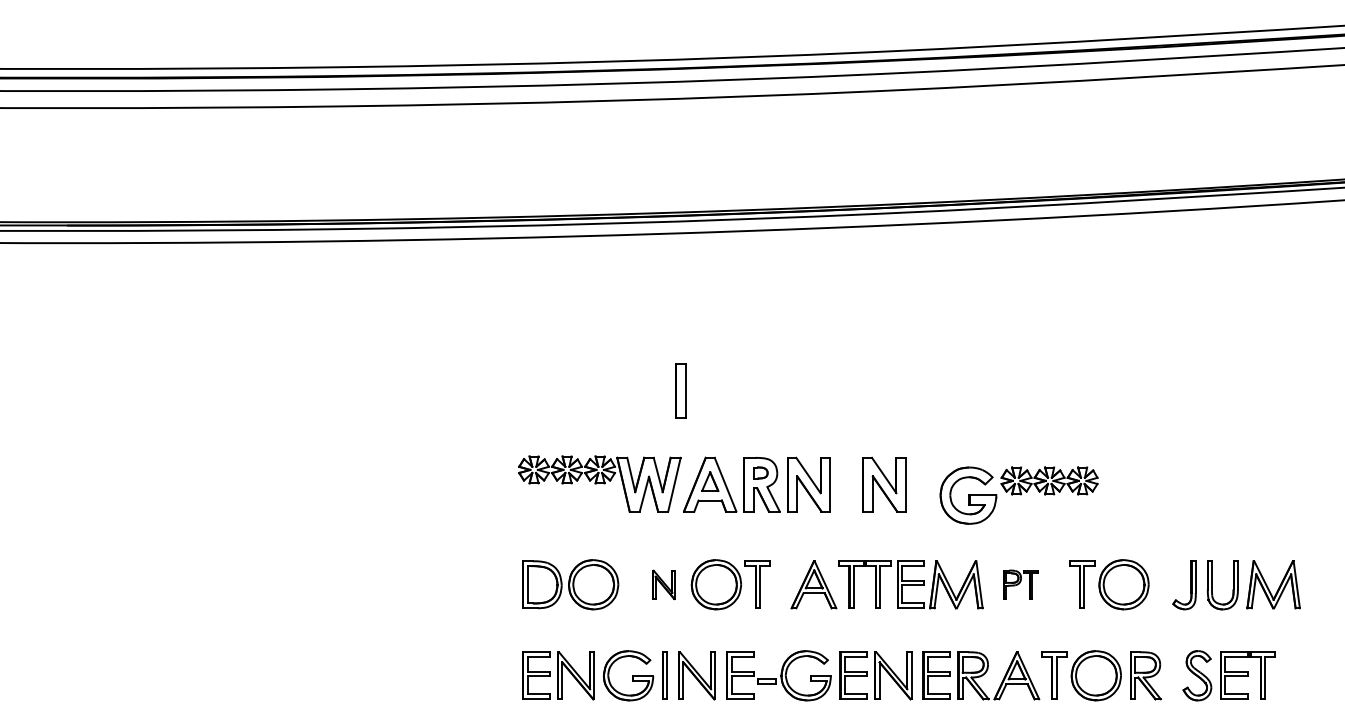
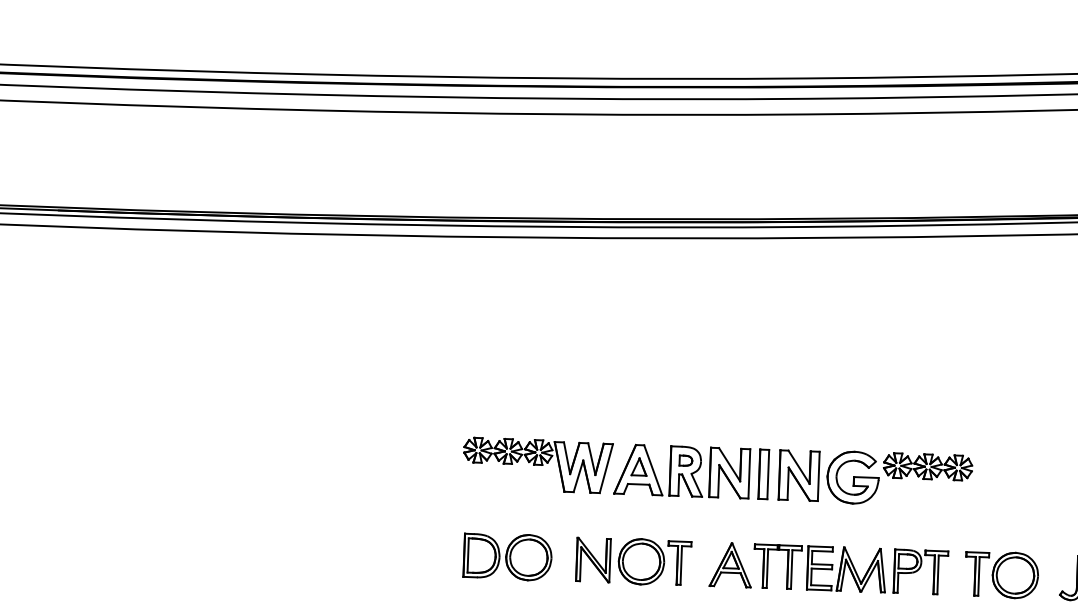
part: (680, 390) -> (763, 474), moved
part: (1018, 495) -> (899, 479), moved
part: (663, 584) -> (592, 559), size x1.67
part: (1020, 584) -> (920, 571), size x1.67

